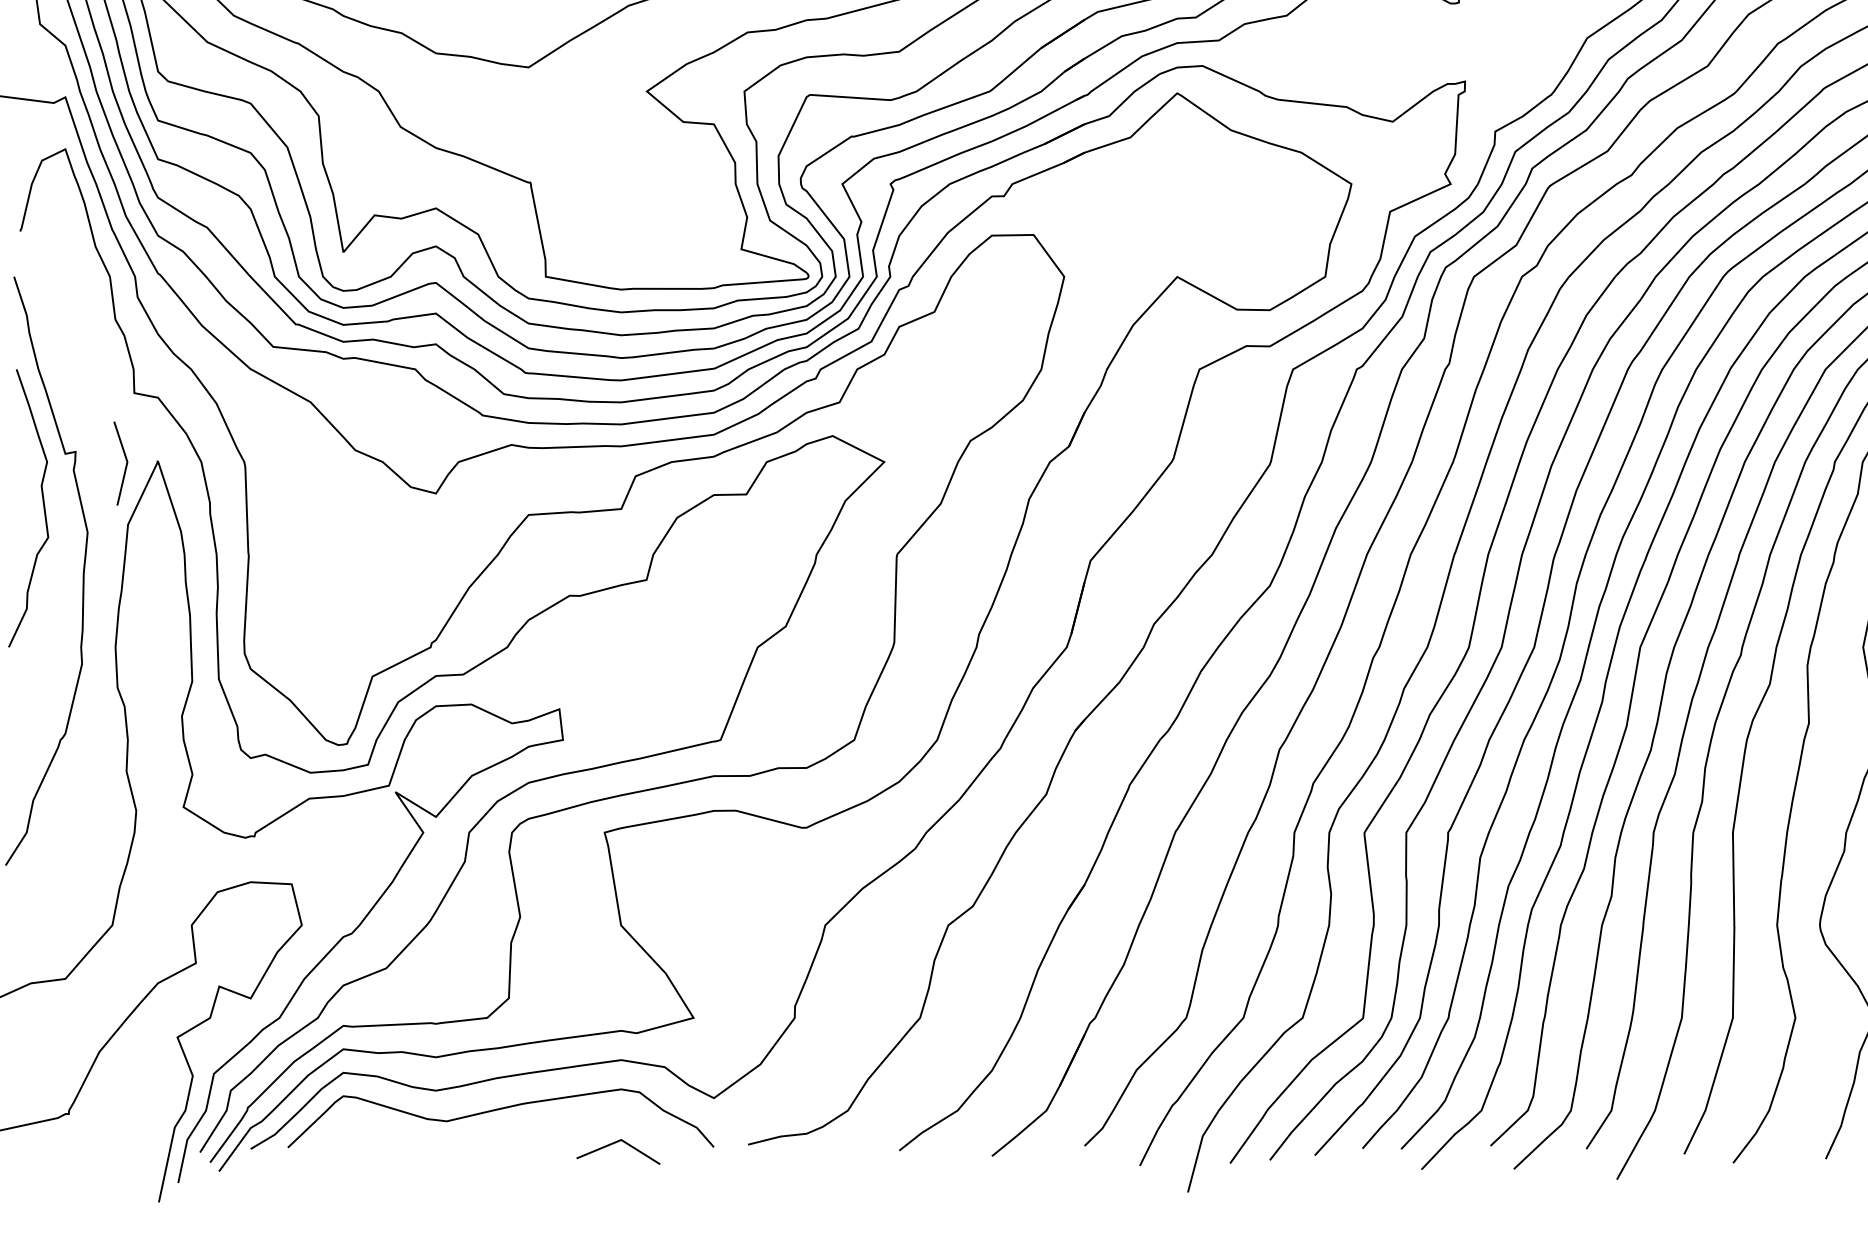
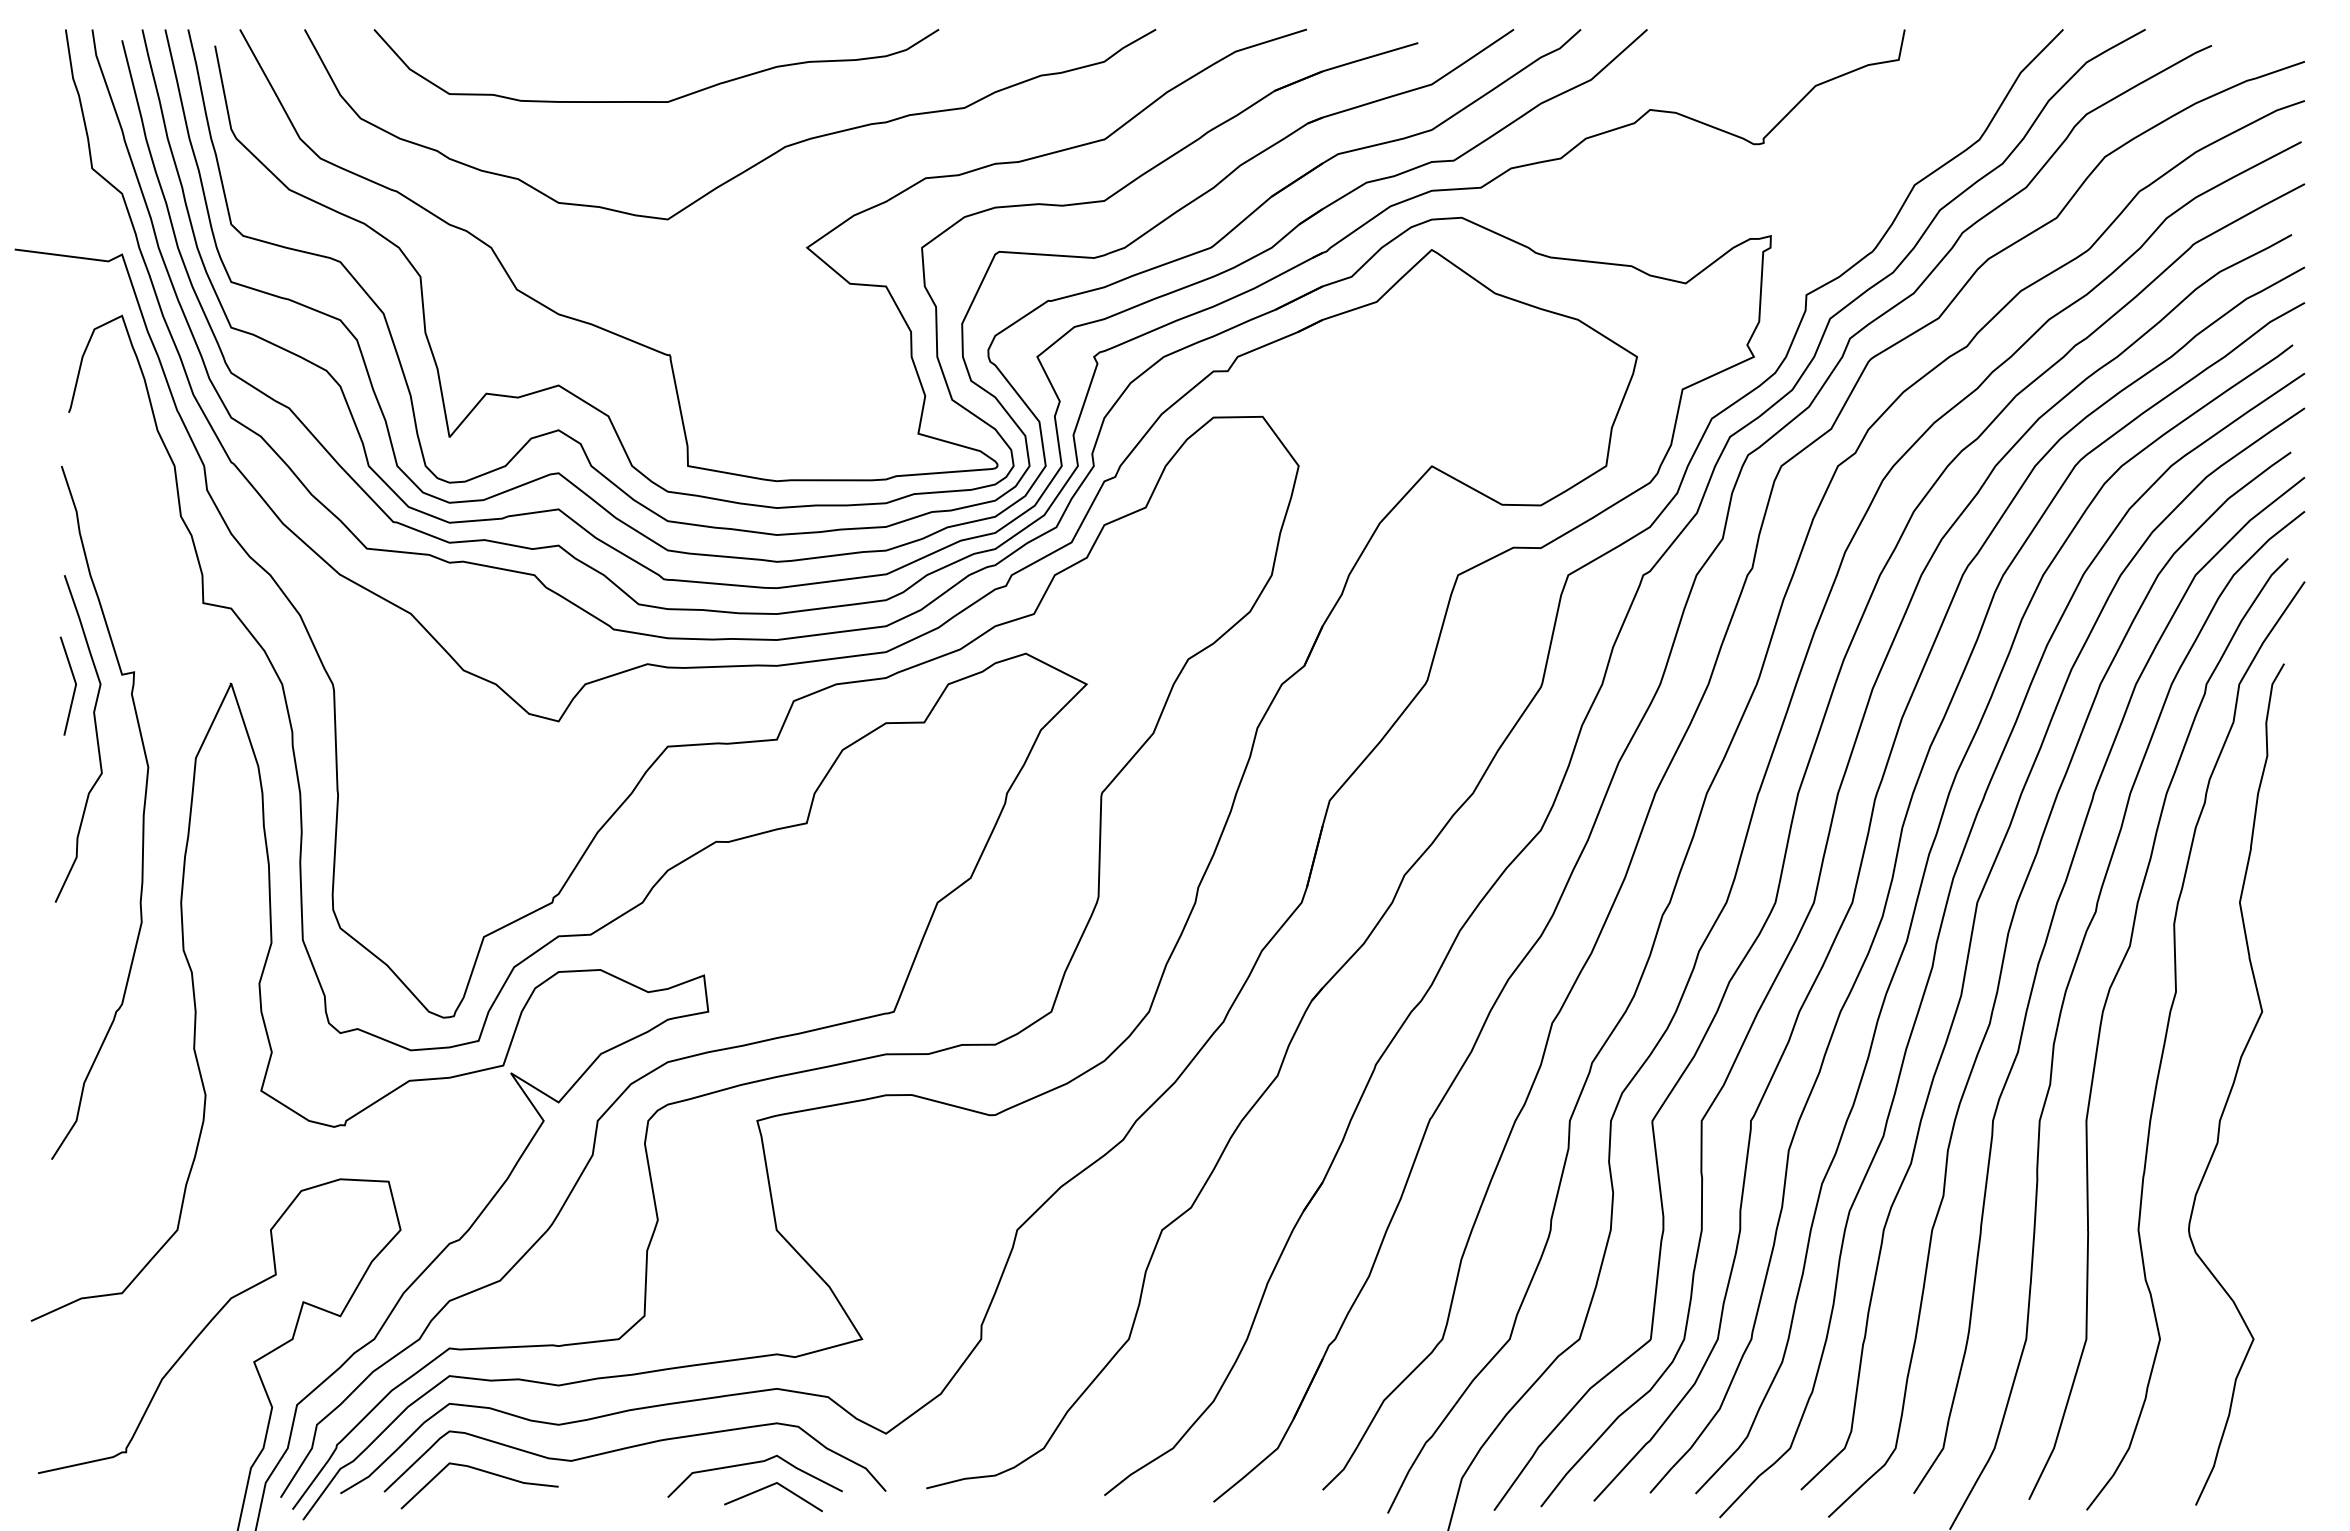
line: (126, 463) -> (74, 686), moved
curve: (599, 1124) -> (751, 1464), added
line: (373, 1131) -> (484, 1472), added

